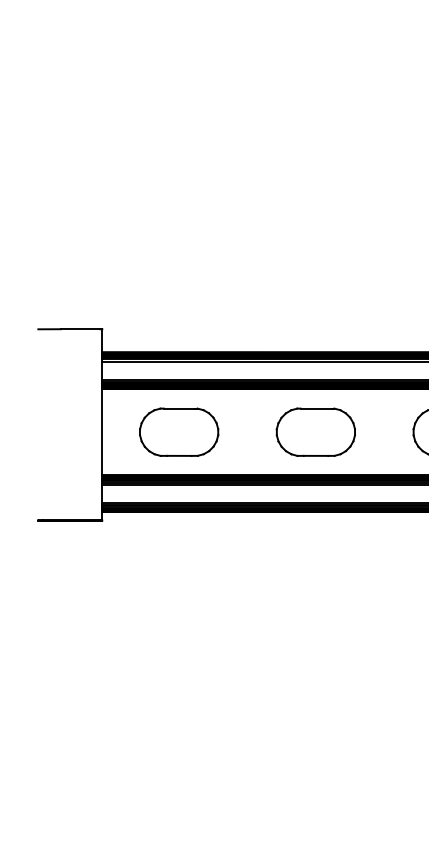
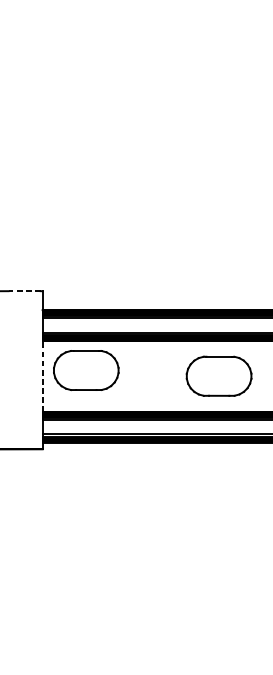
line: (80, 329) -> (24, 291), solid -> dashed
line: (102, 431) -> (42, 375), solid -> dashed
part: (179, 431) -> (86, 369), moved

